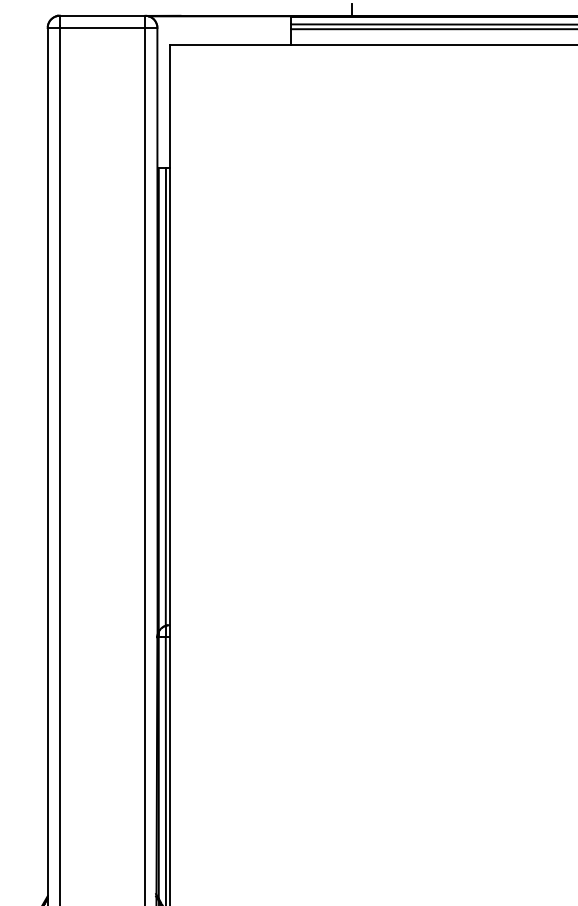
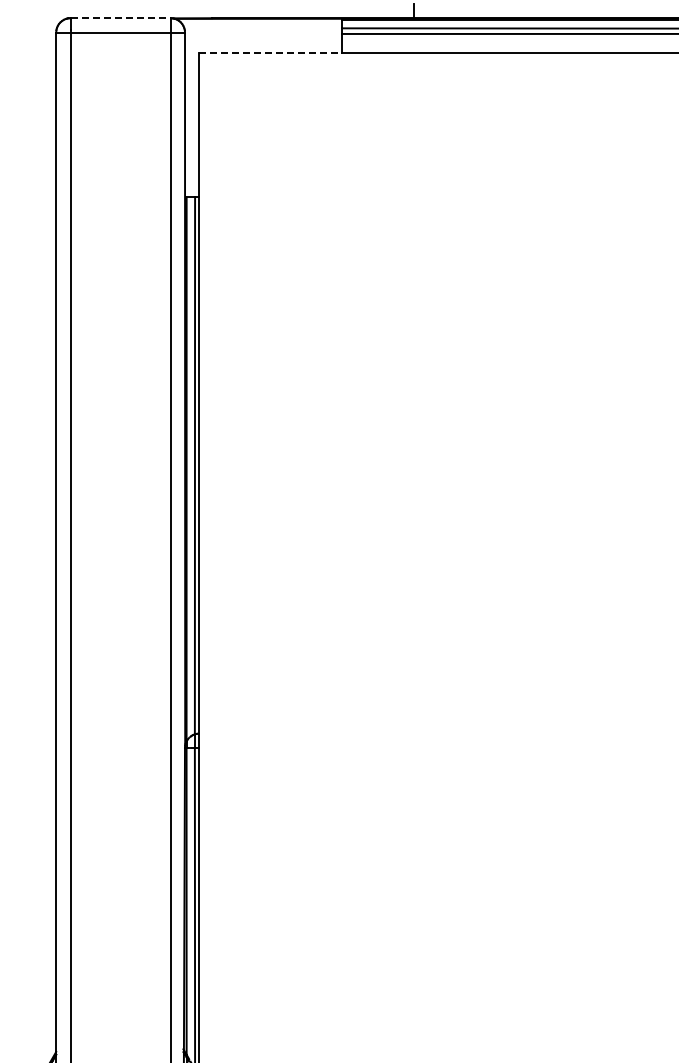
line: (103, 16) -> (121, 18), solid -> dashed
line: (230, 44) -> (270, 52), solid -> dashed

